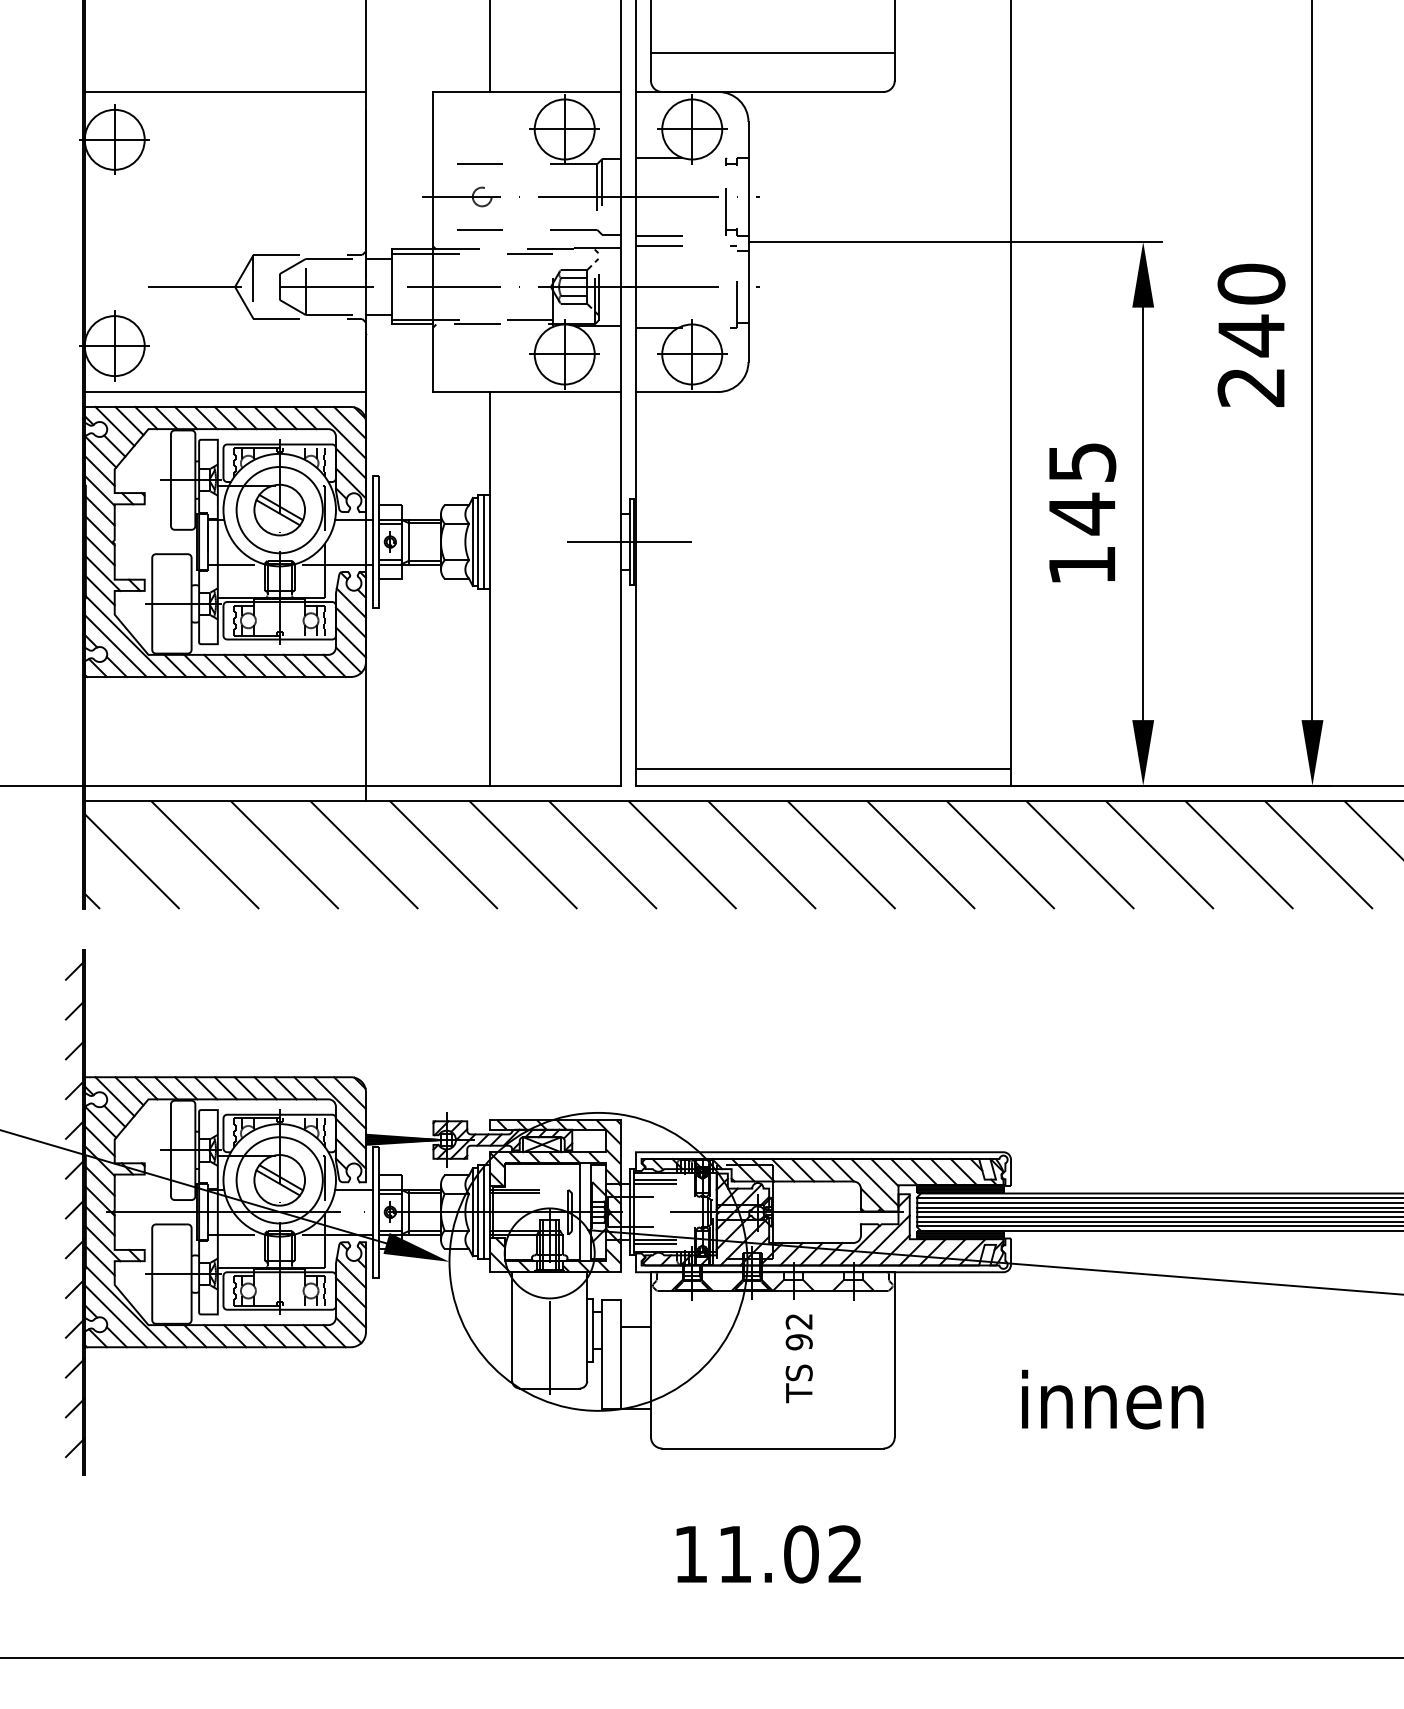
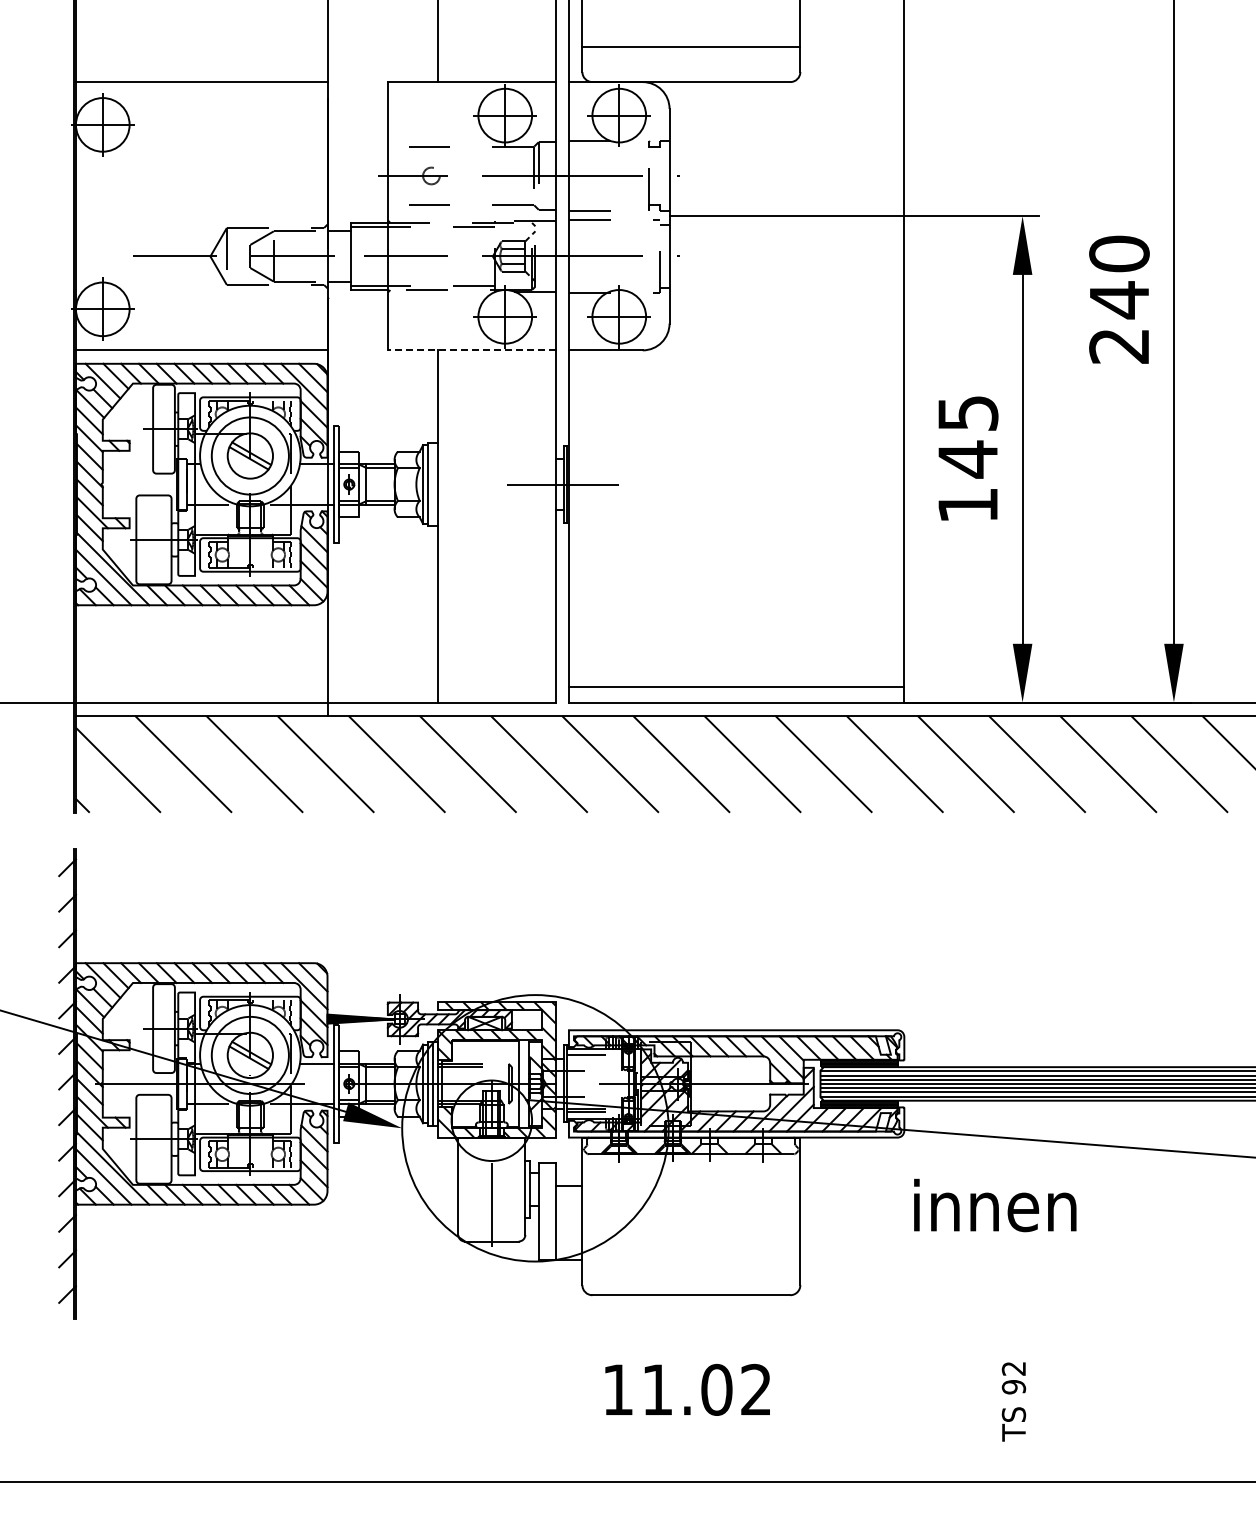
line: (527, 392) -> (471, 350), solid -> dashed
line: (484, 541) -> (433, 484), removed
line: (655, 1183) -> (586, 1058), removed
text: (798, 1358) -> (1013, 1401), moved
text: (1112, 1399) -> (995, 1205), moved

